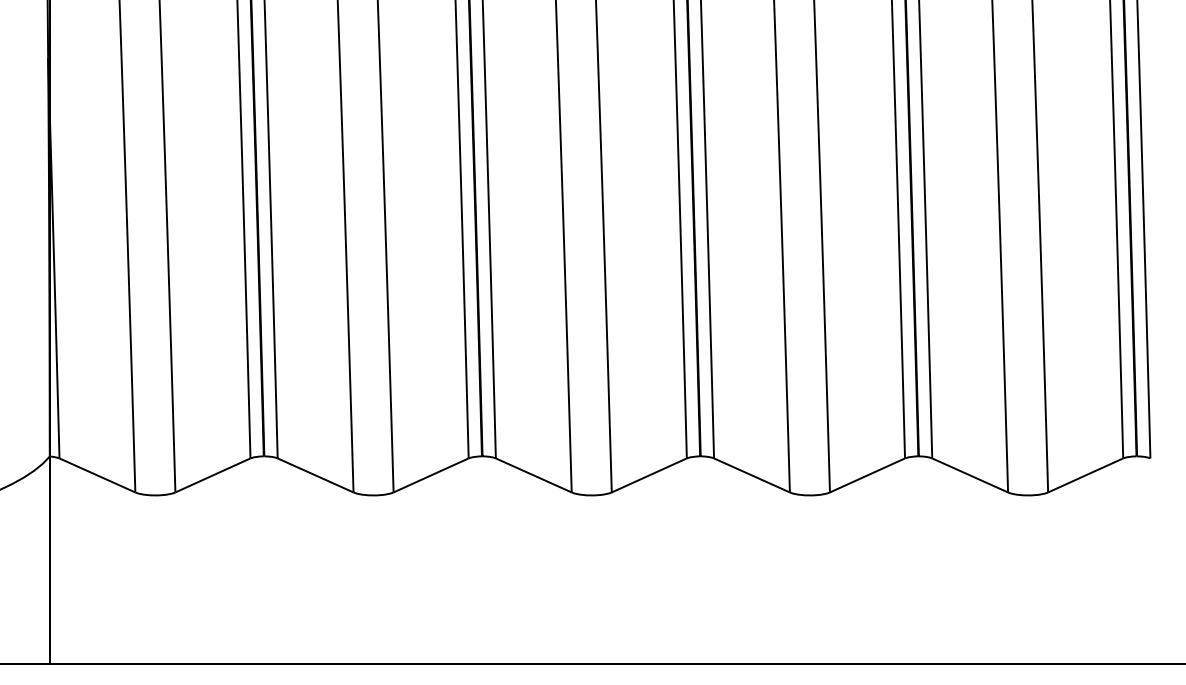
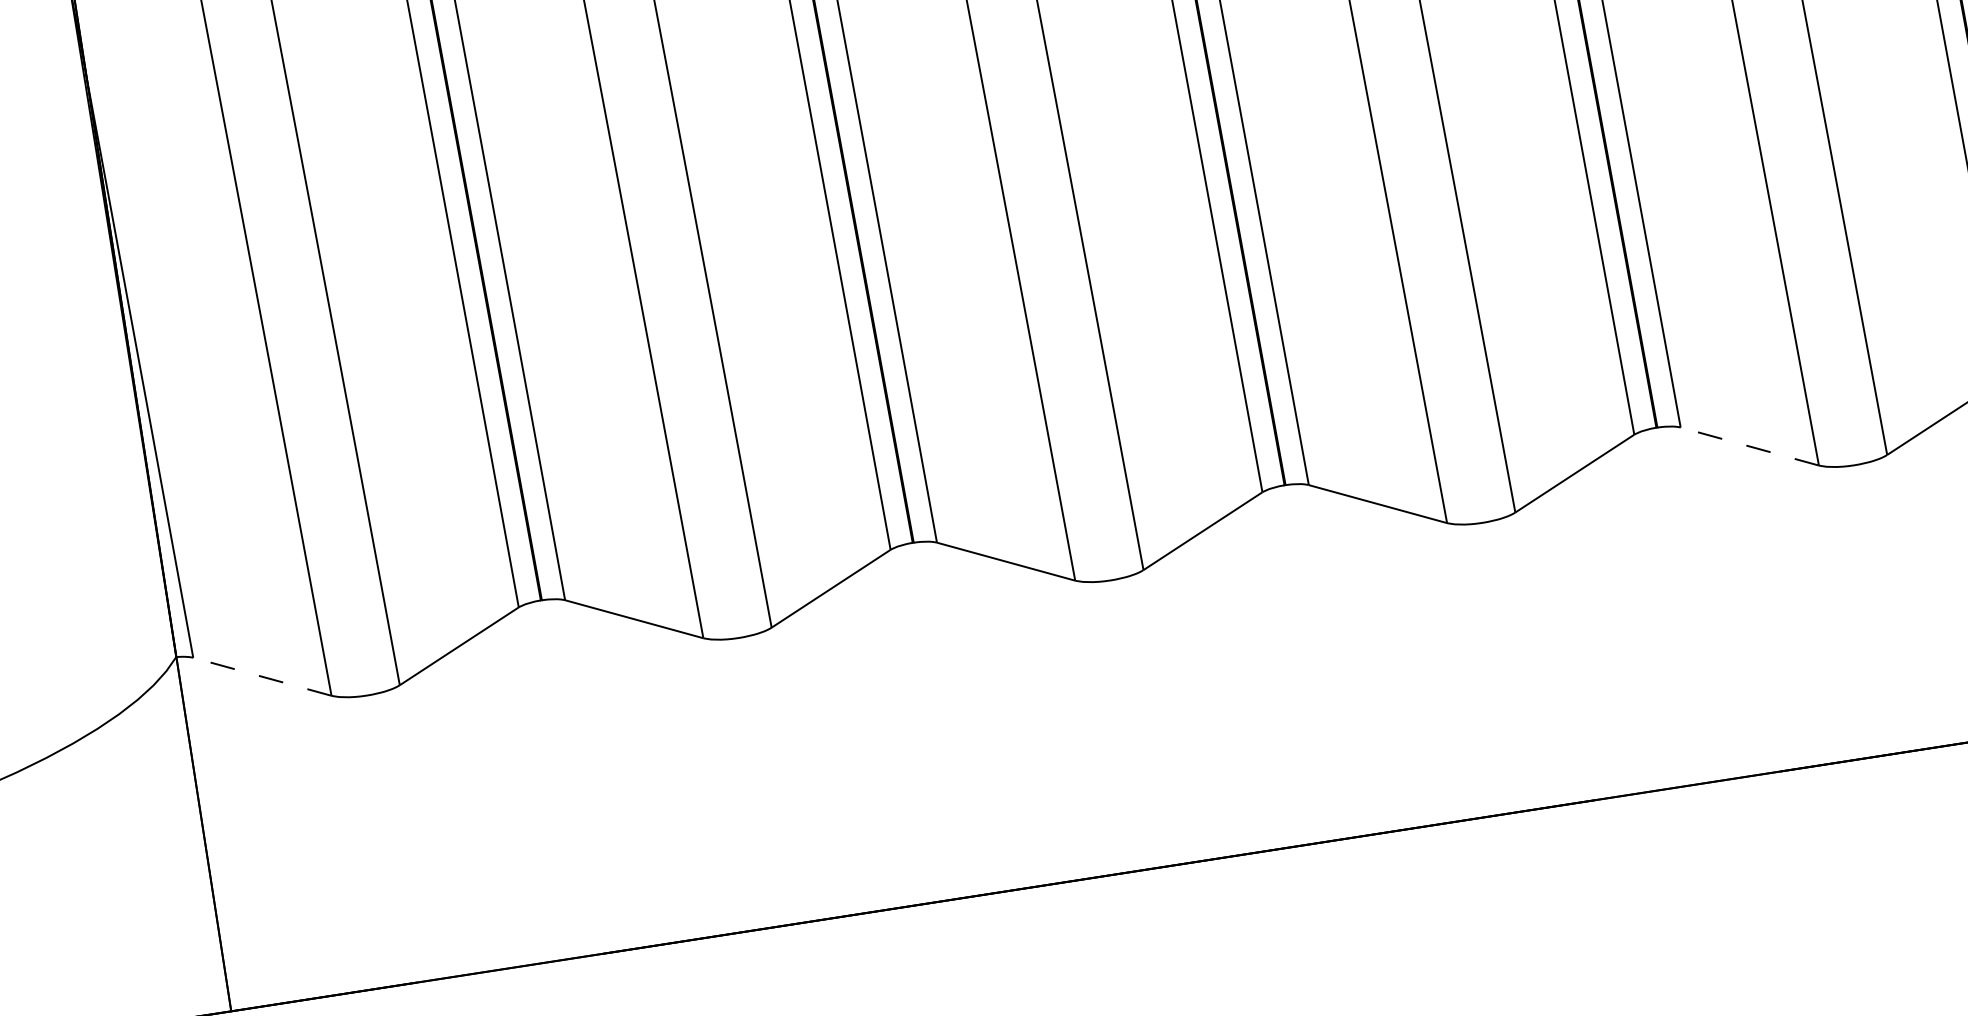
line: (97, 475) -> (262, 676), solid -> dashed
line: (969, 475) -> (1748, 446), solid -> dashed

